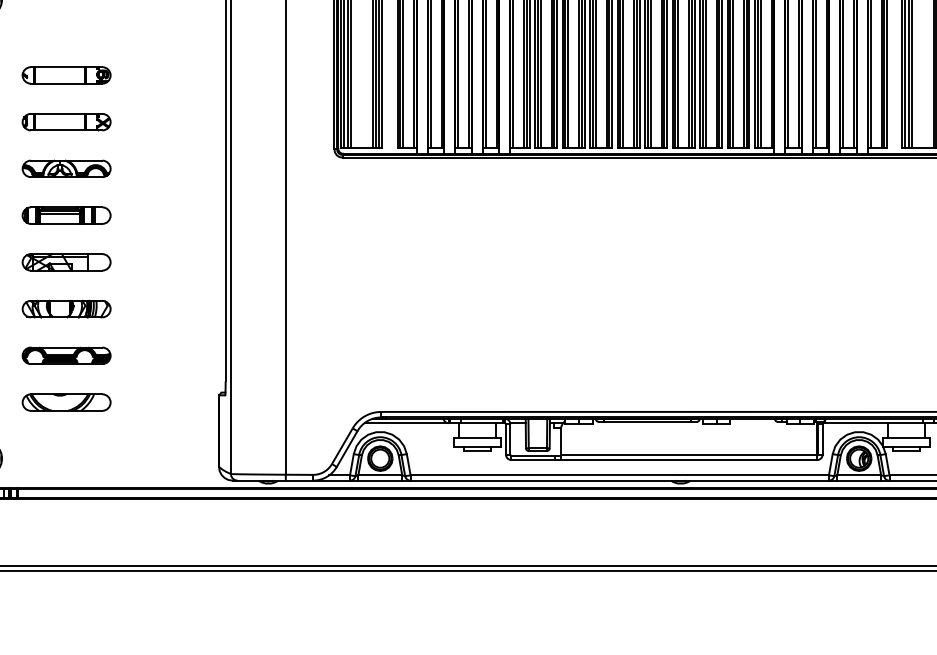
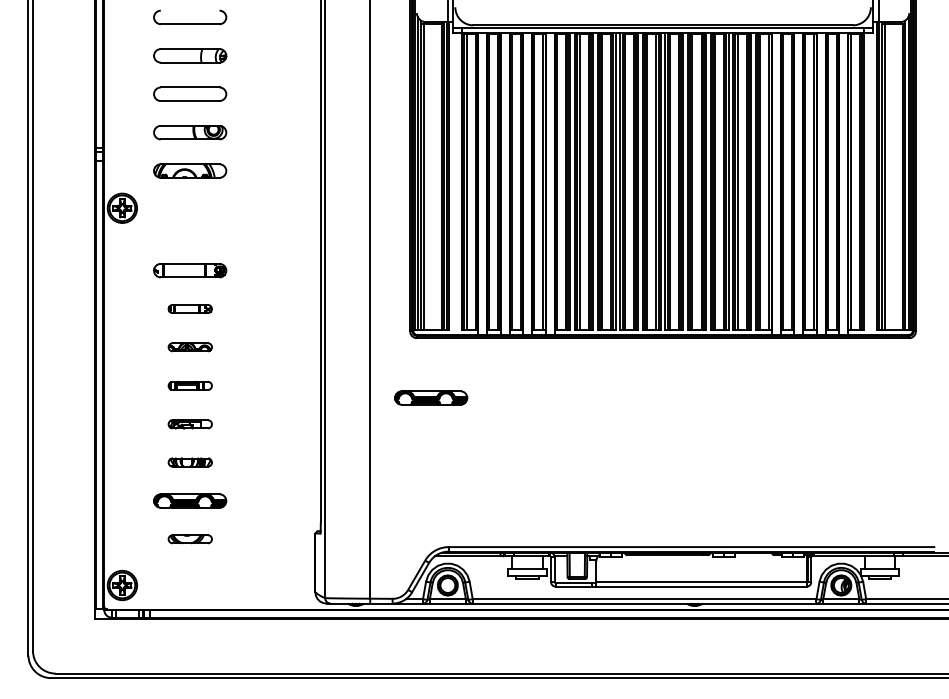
part: (67, 121) -> (190, 308), size x0.6
part: (67, 167) -> (190, 346), size x0.6
part: (67, 215) -> (190, 385), size x0.6
part: (360, 229) -> (431, 397), added
part: (67, 262) -> (190, 424), size x0.6
part: (67, 308) -> (190, 462), size x0.6
part: (67, 401) -> (190, 538), size x0.6

